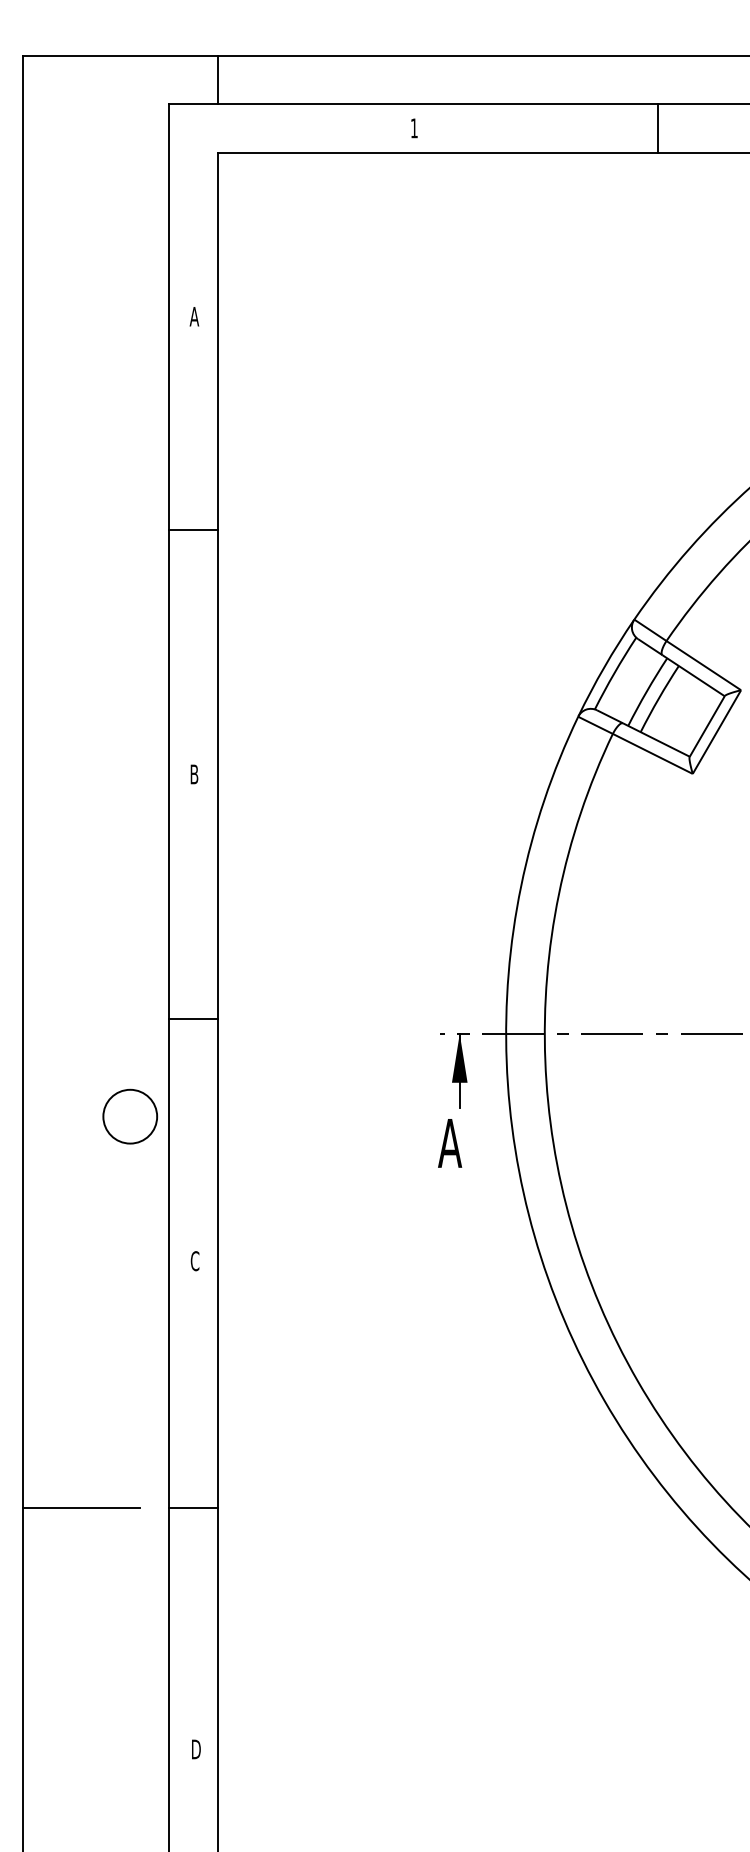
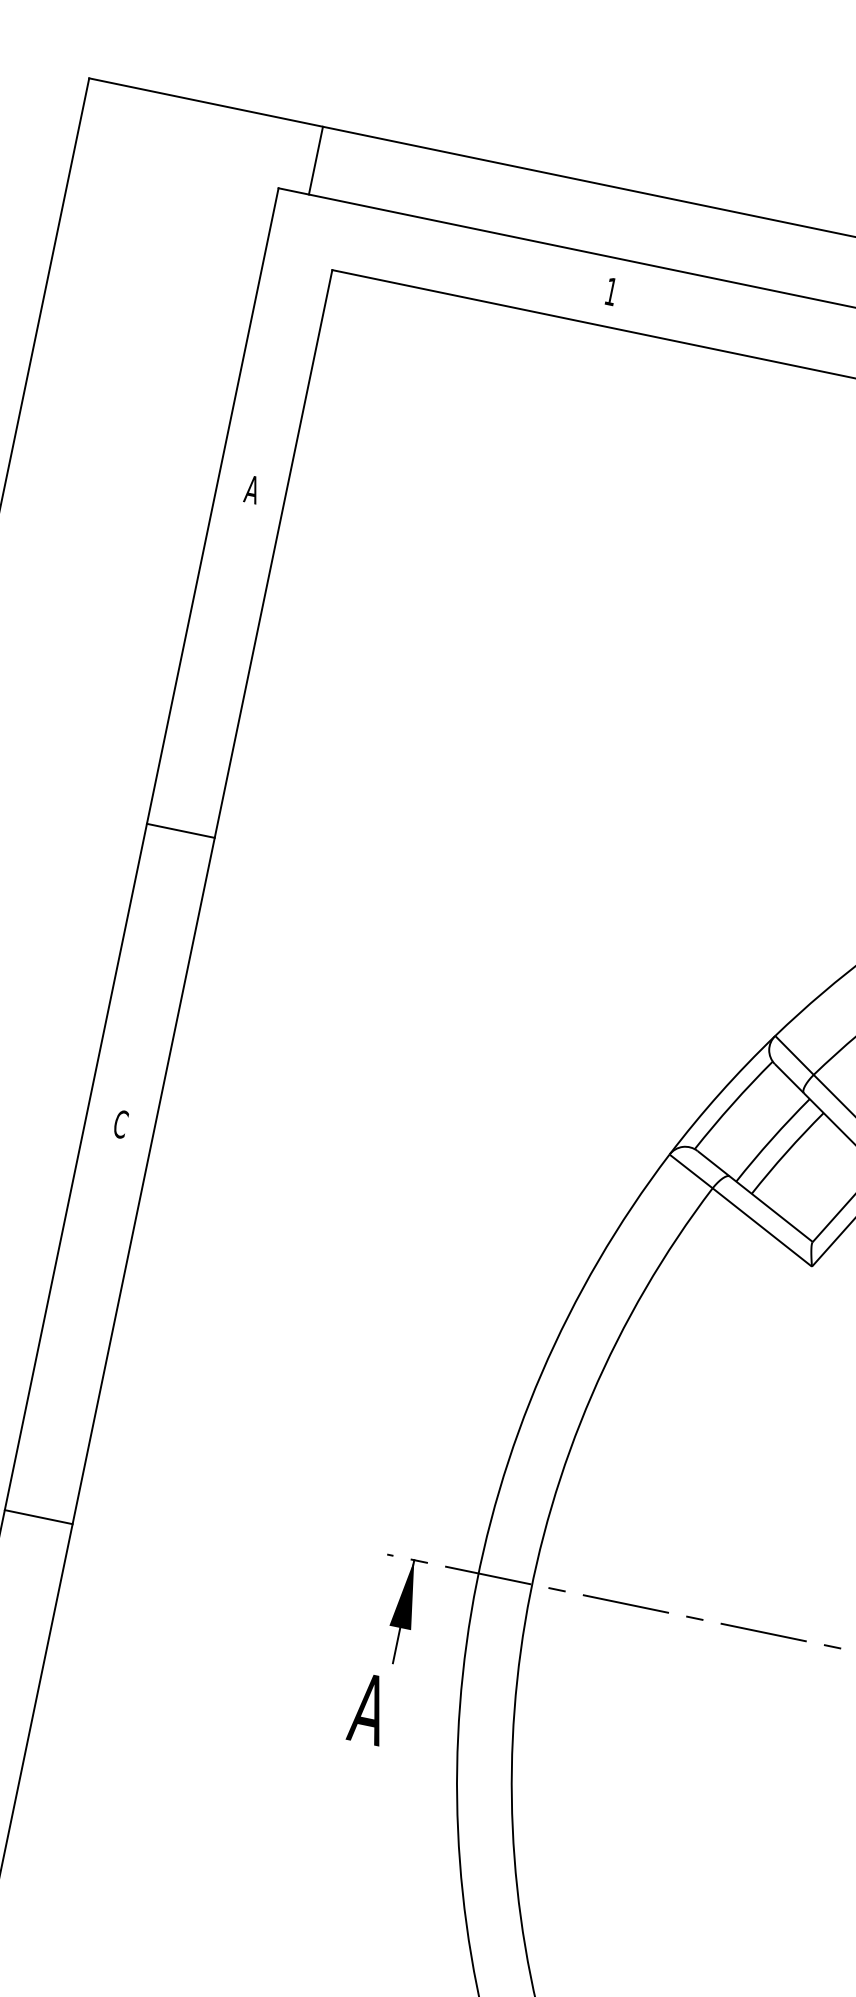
line: (218, 79) -> (316, 160), moved
line: (193, 529) -> (180, 830), moved
text: (194, 774) -> (121, 1124), B -> C
line: (193, 1018) -> (38, 1516), moved

